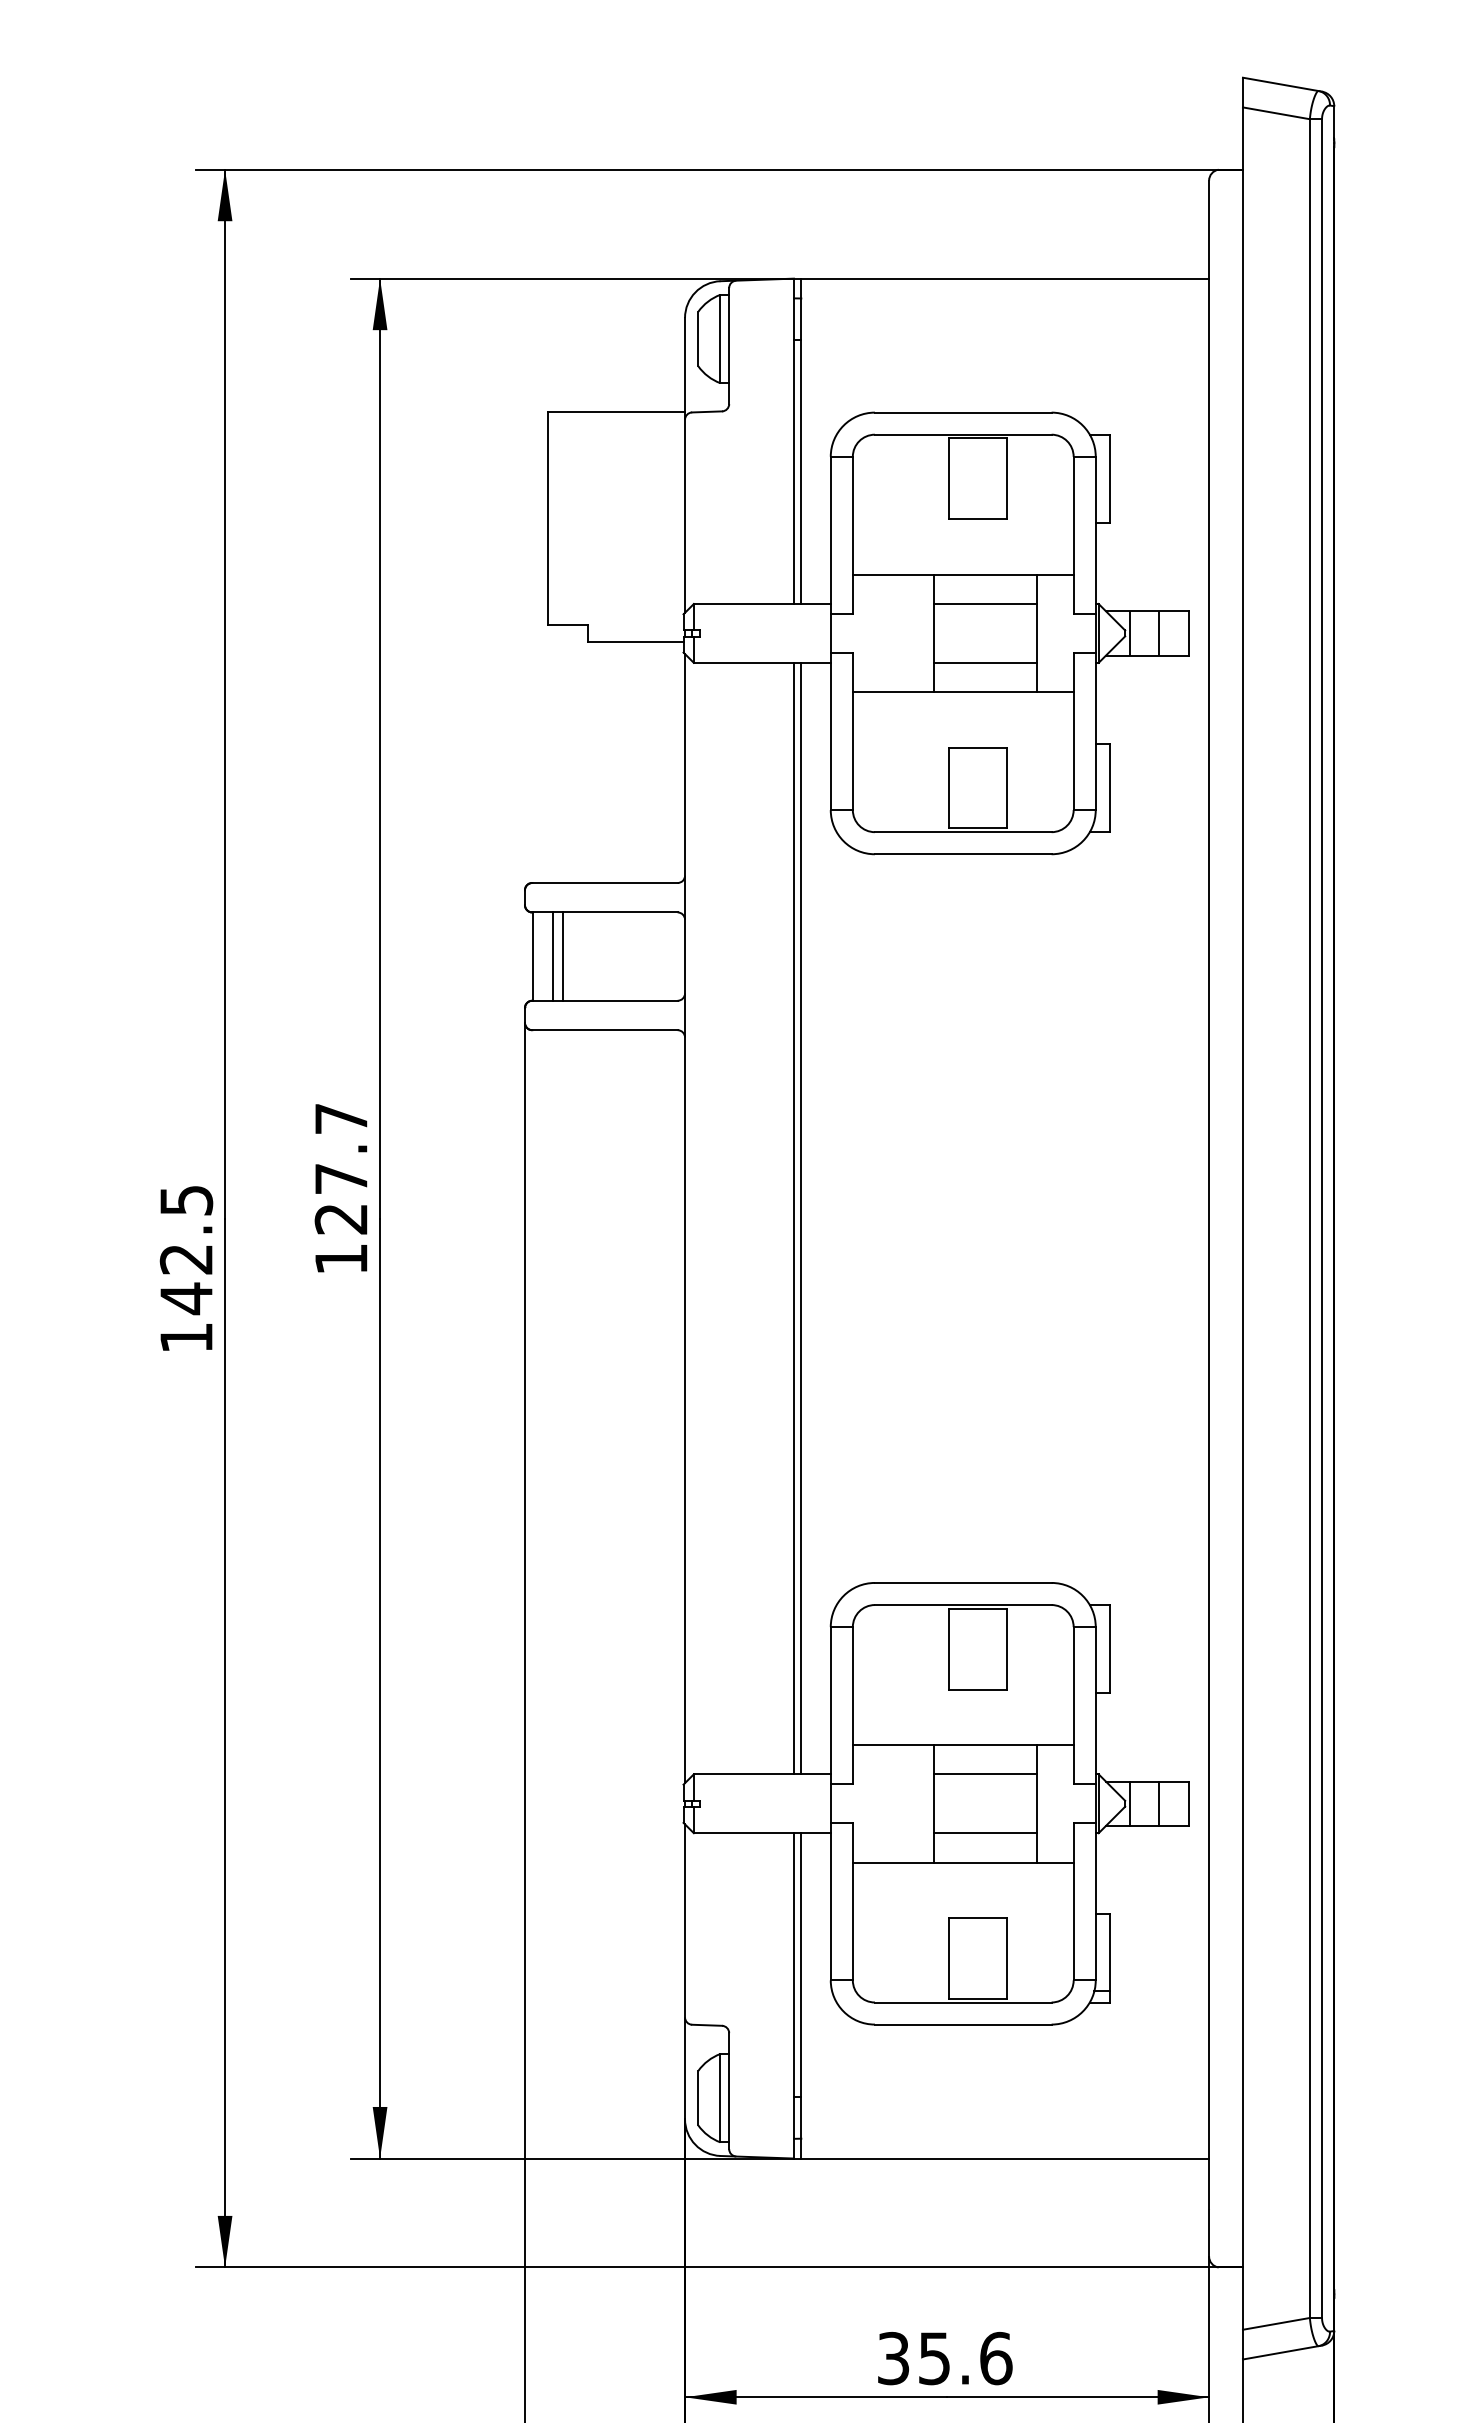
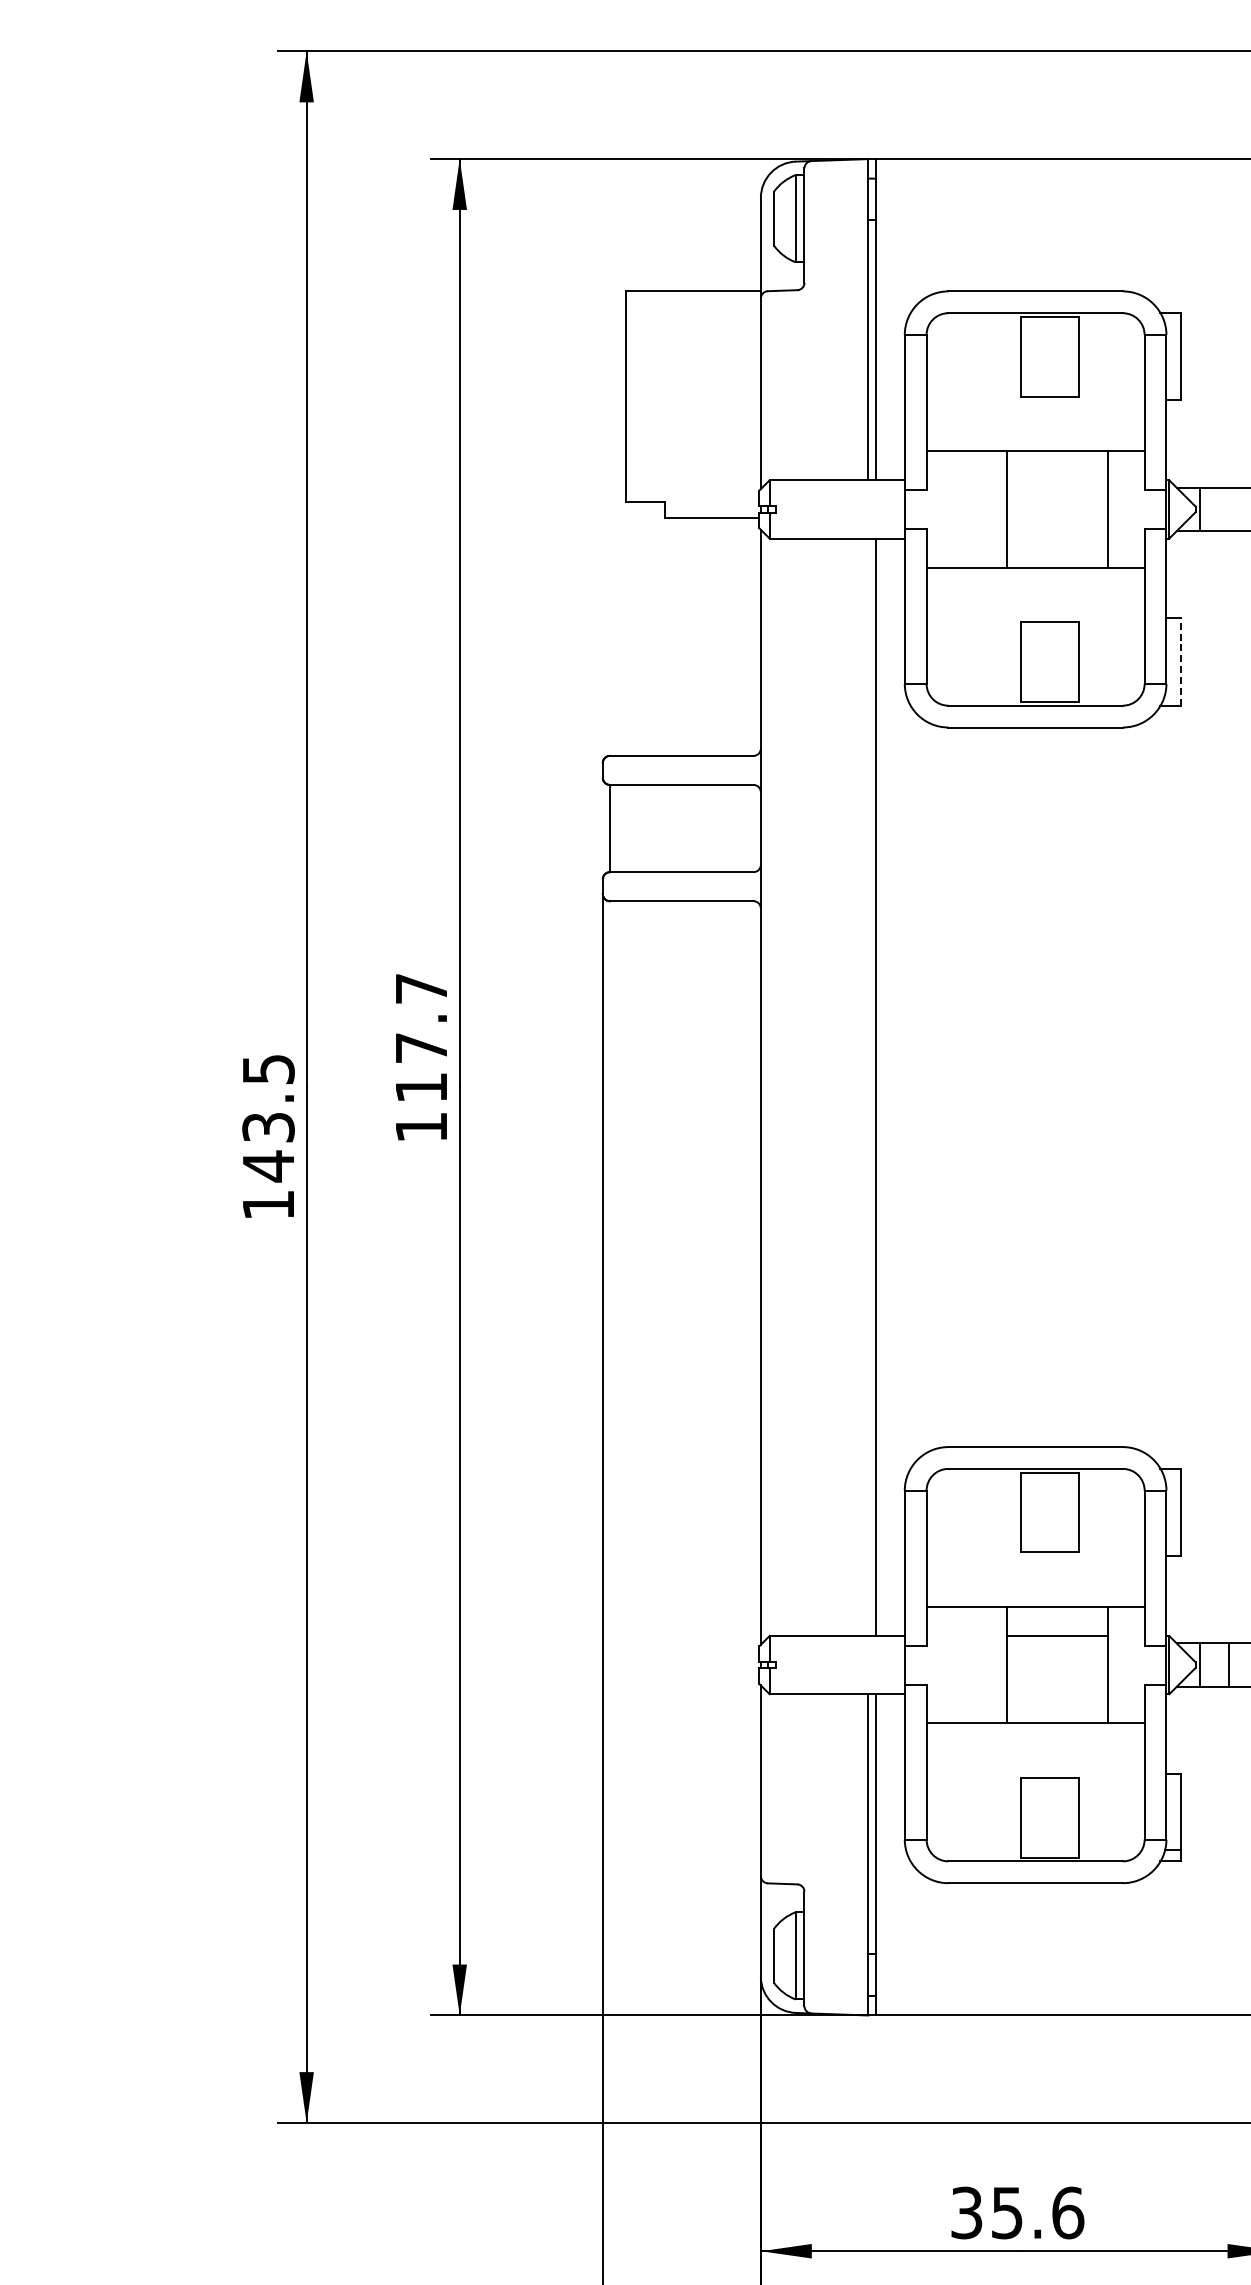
line: (984, 604) -> (1056, 480), removed
line: (1159, 633) -> (1229, 509), removed
line: (984, 662) -> (1056, 538), removed
line: (1110, 787) -> (1181, 661), solid -> dashed
line: (552, 956) -> (629, 828), removed
line: (562, 956) -> (639, 828), removed
line: (793, 1218) -> (867, 1087), removed
text: (340, 1219) -> (420, 1088), 127.7 -> 117.7
text: (186, 1259) -> (268, 1127), 142.5 -> 143.5
line: (984, 1833) -> (1056, 1694), removed

